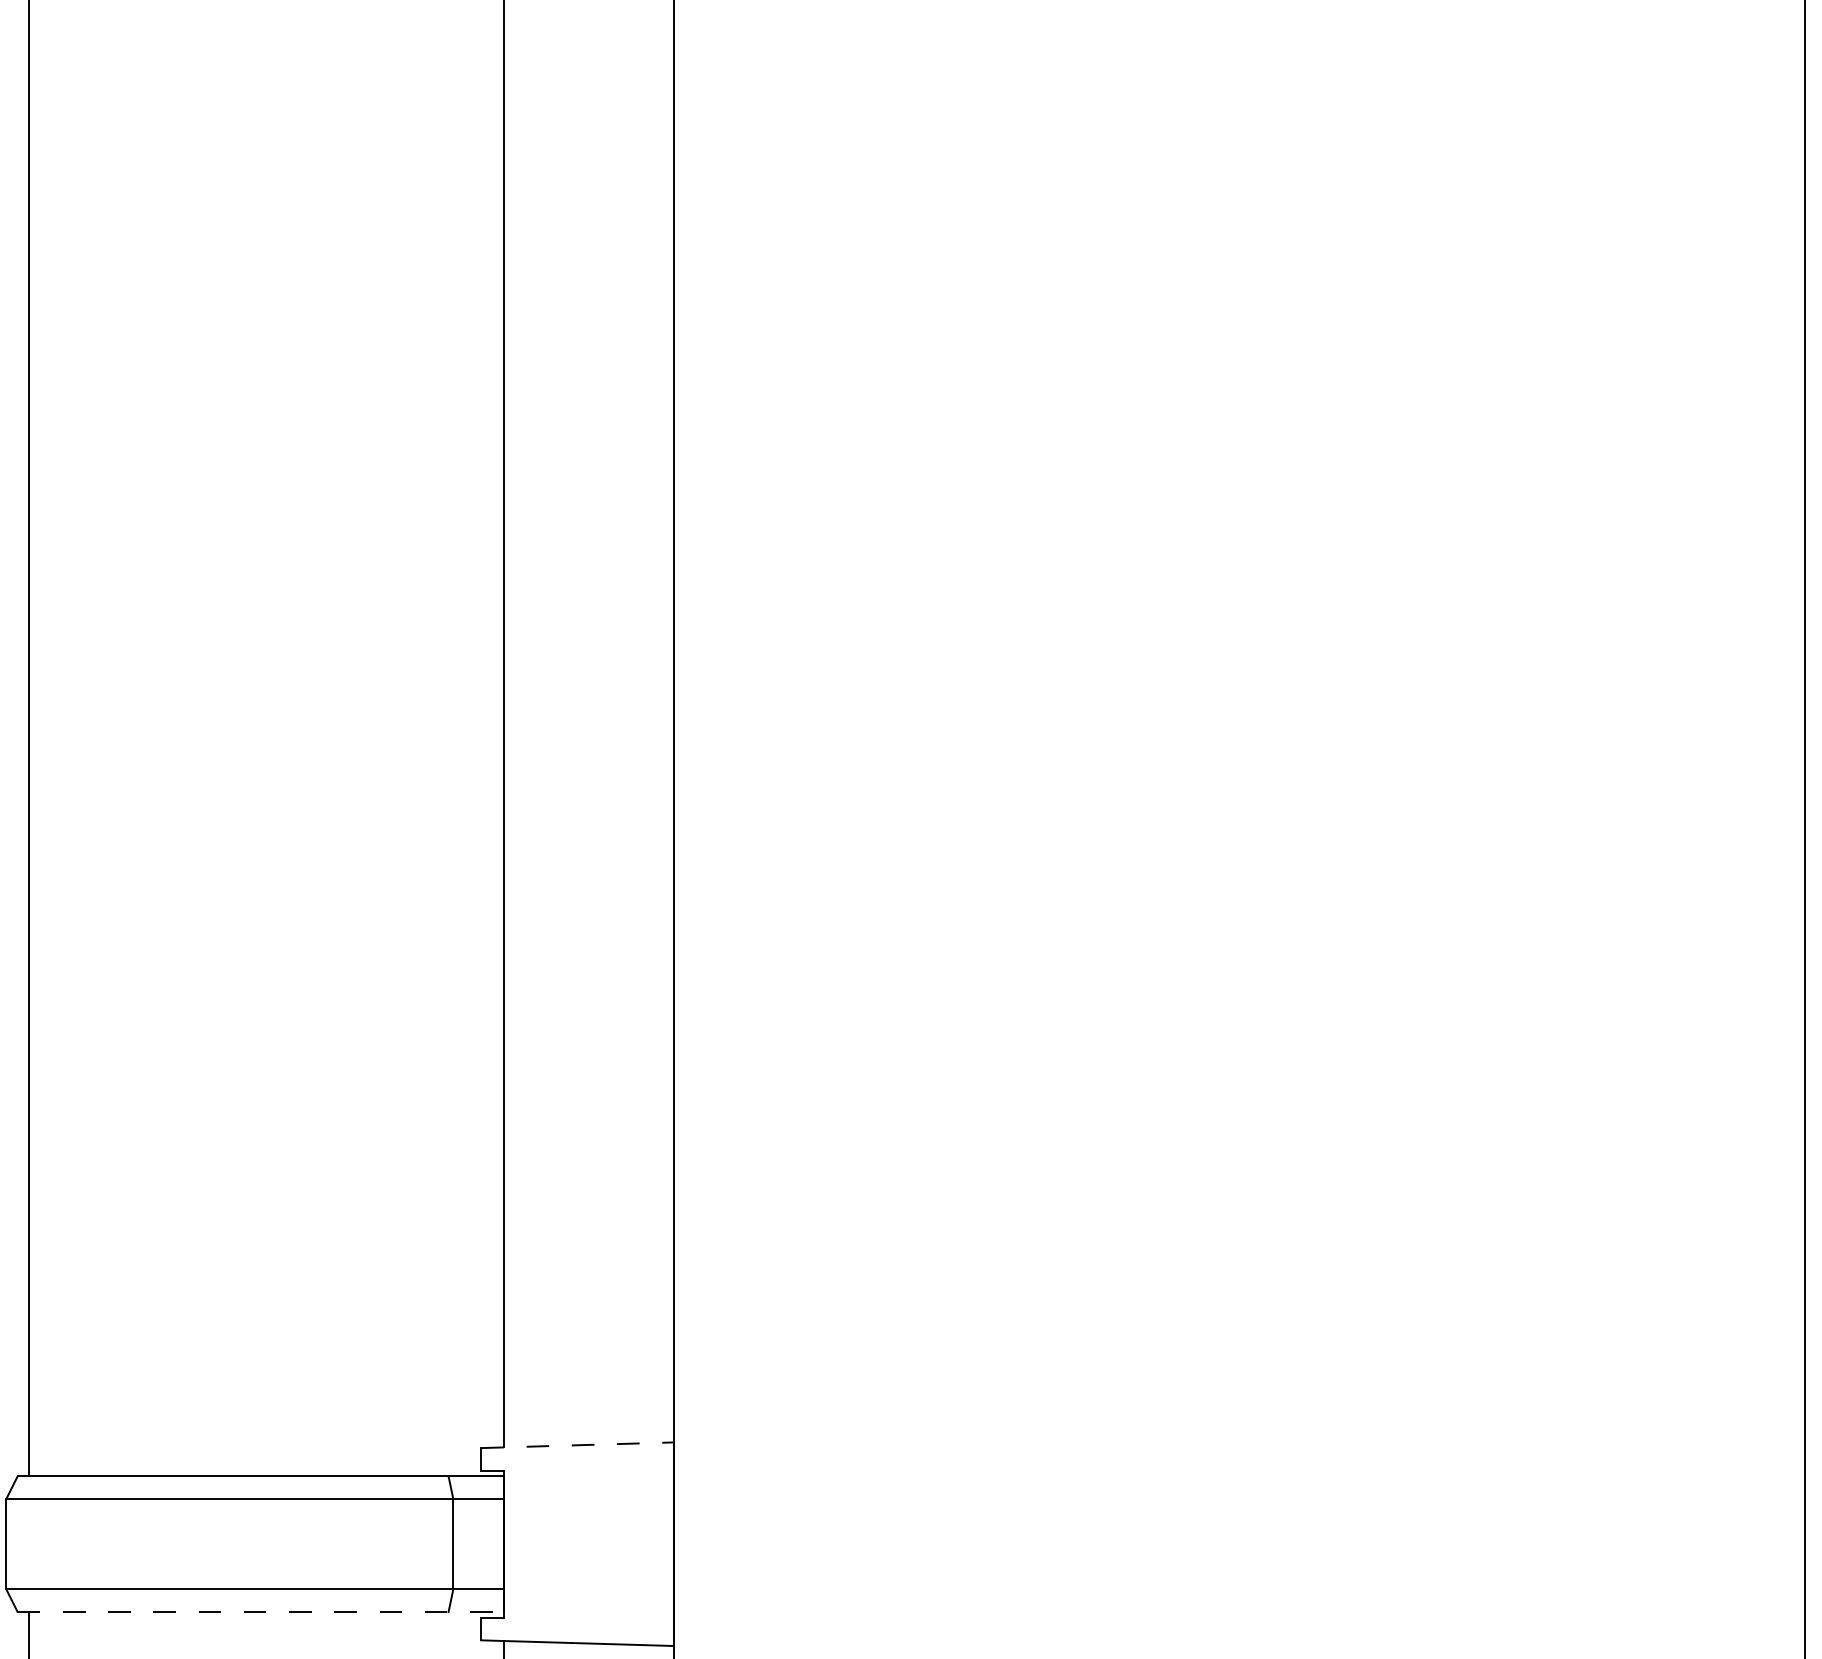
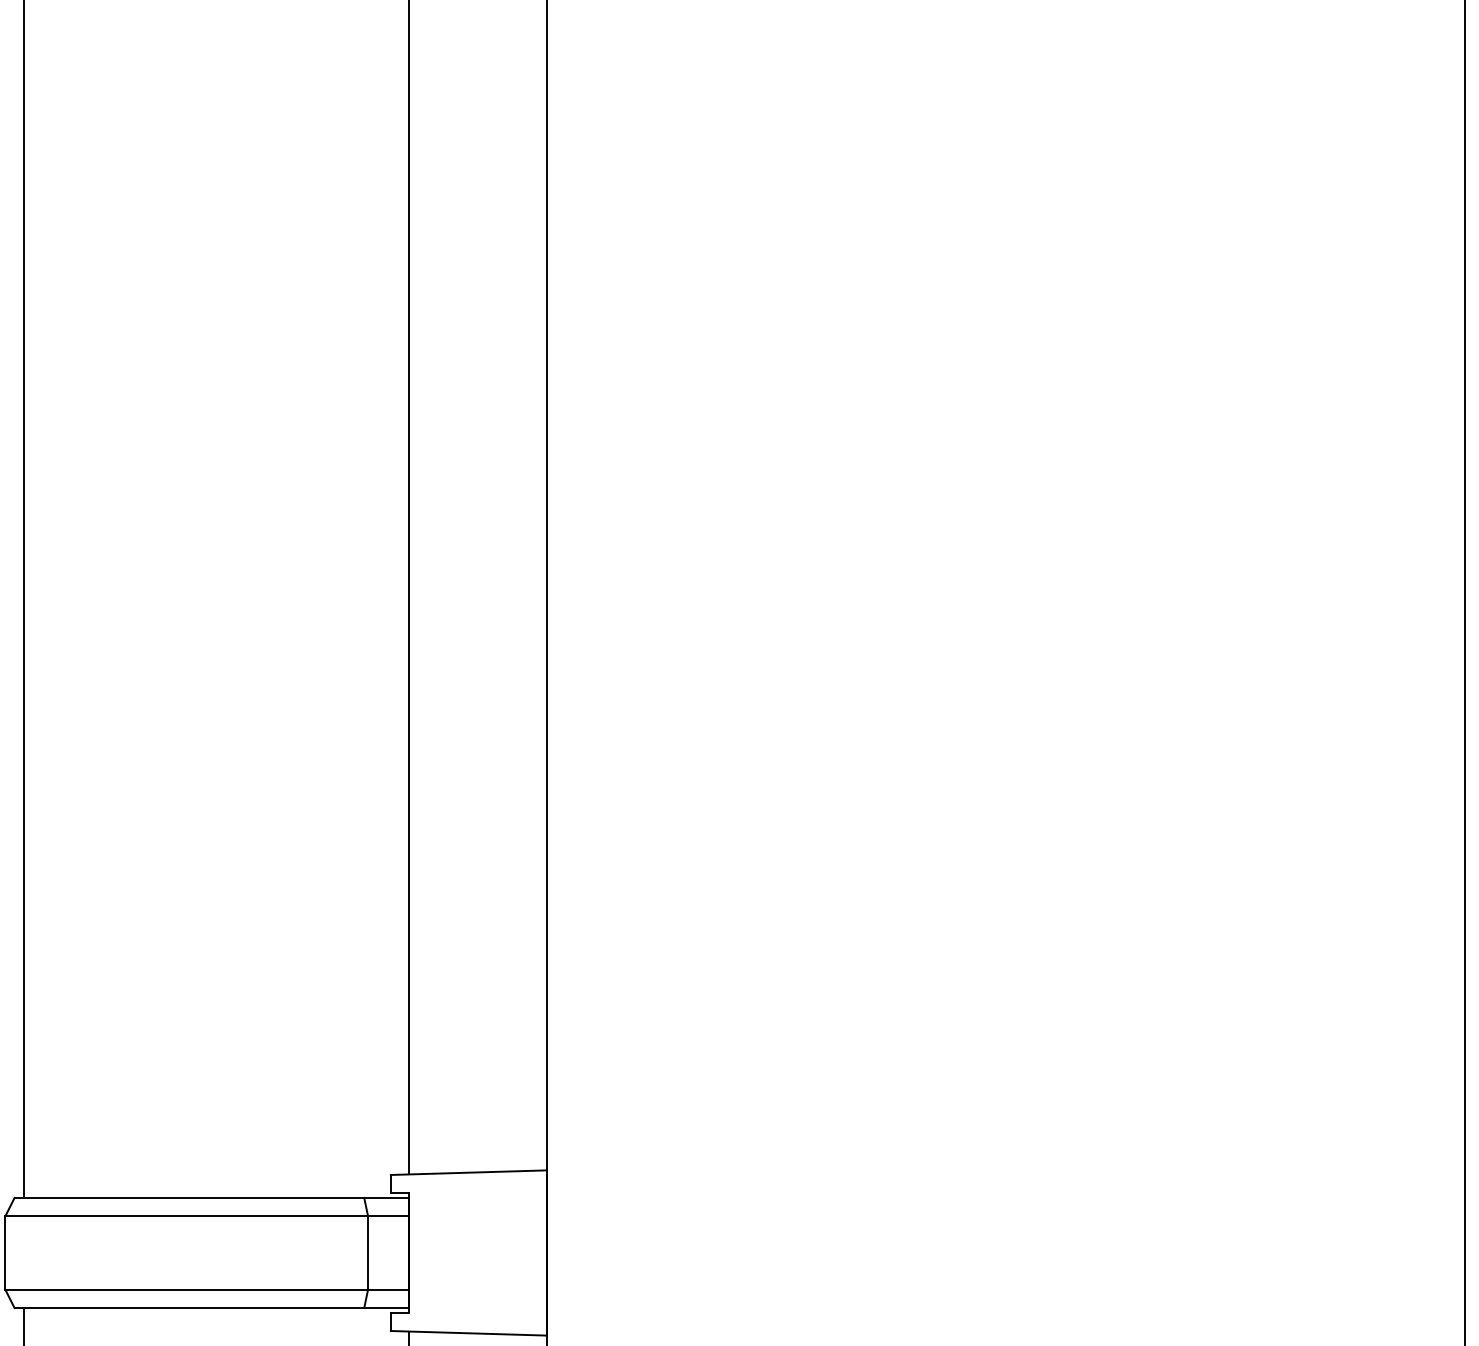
line: (577, 1445) -> (468, 1172), dashed -> solid
line: (261, 1612) -> (212, 1308), dashed -> solid

